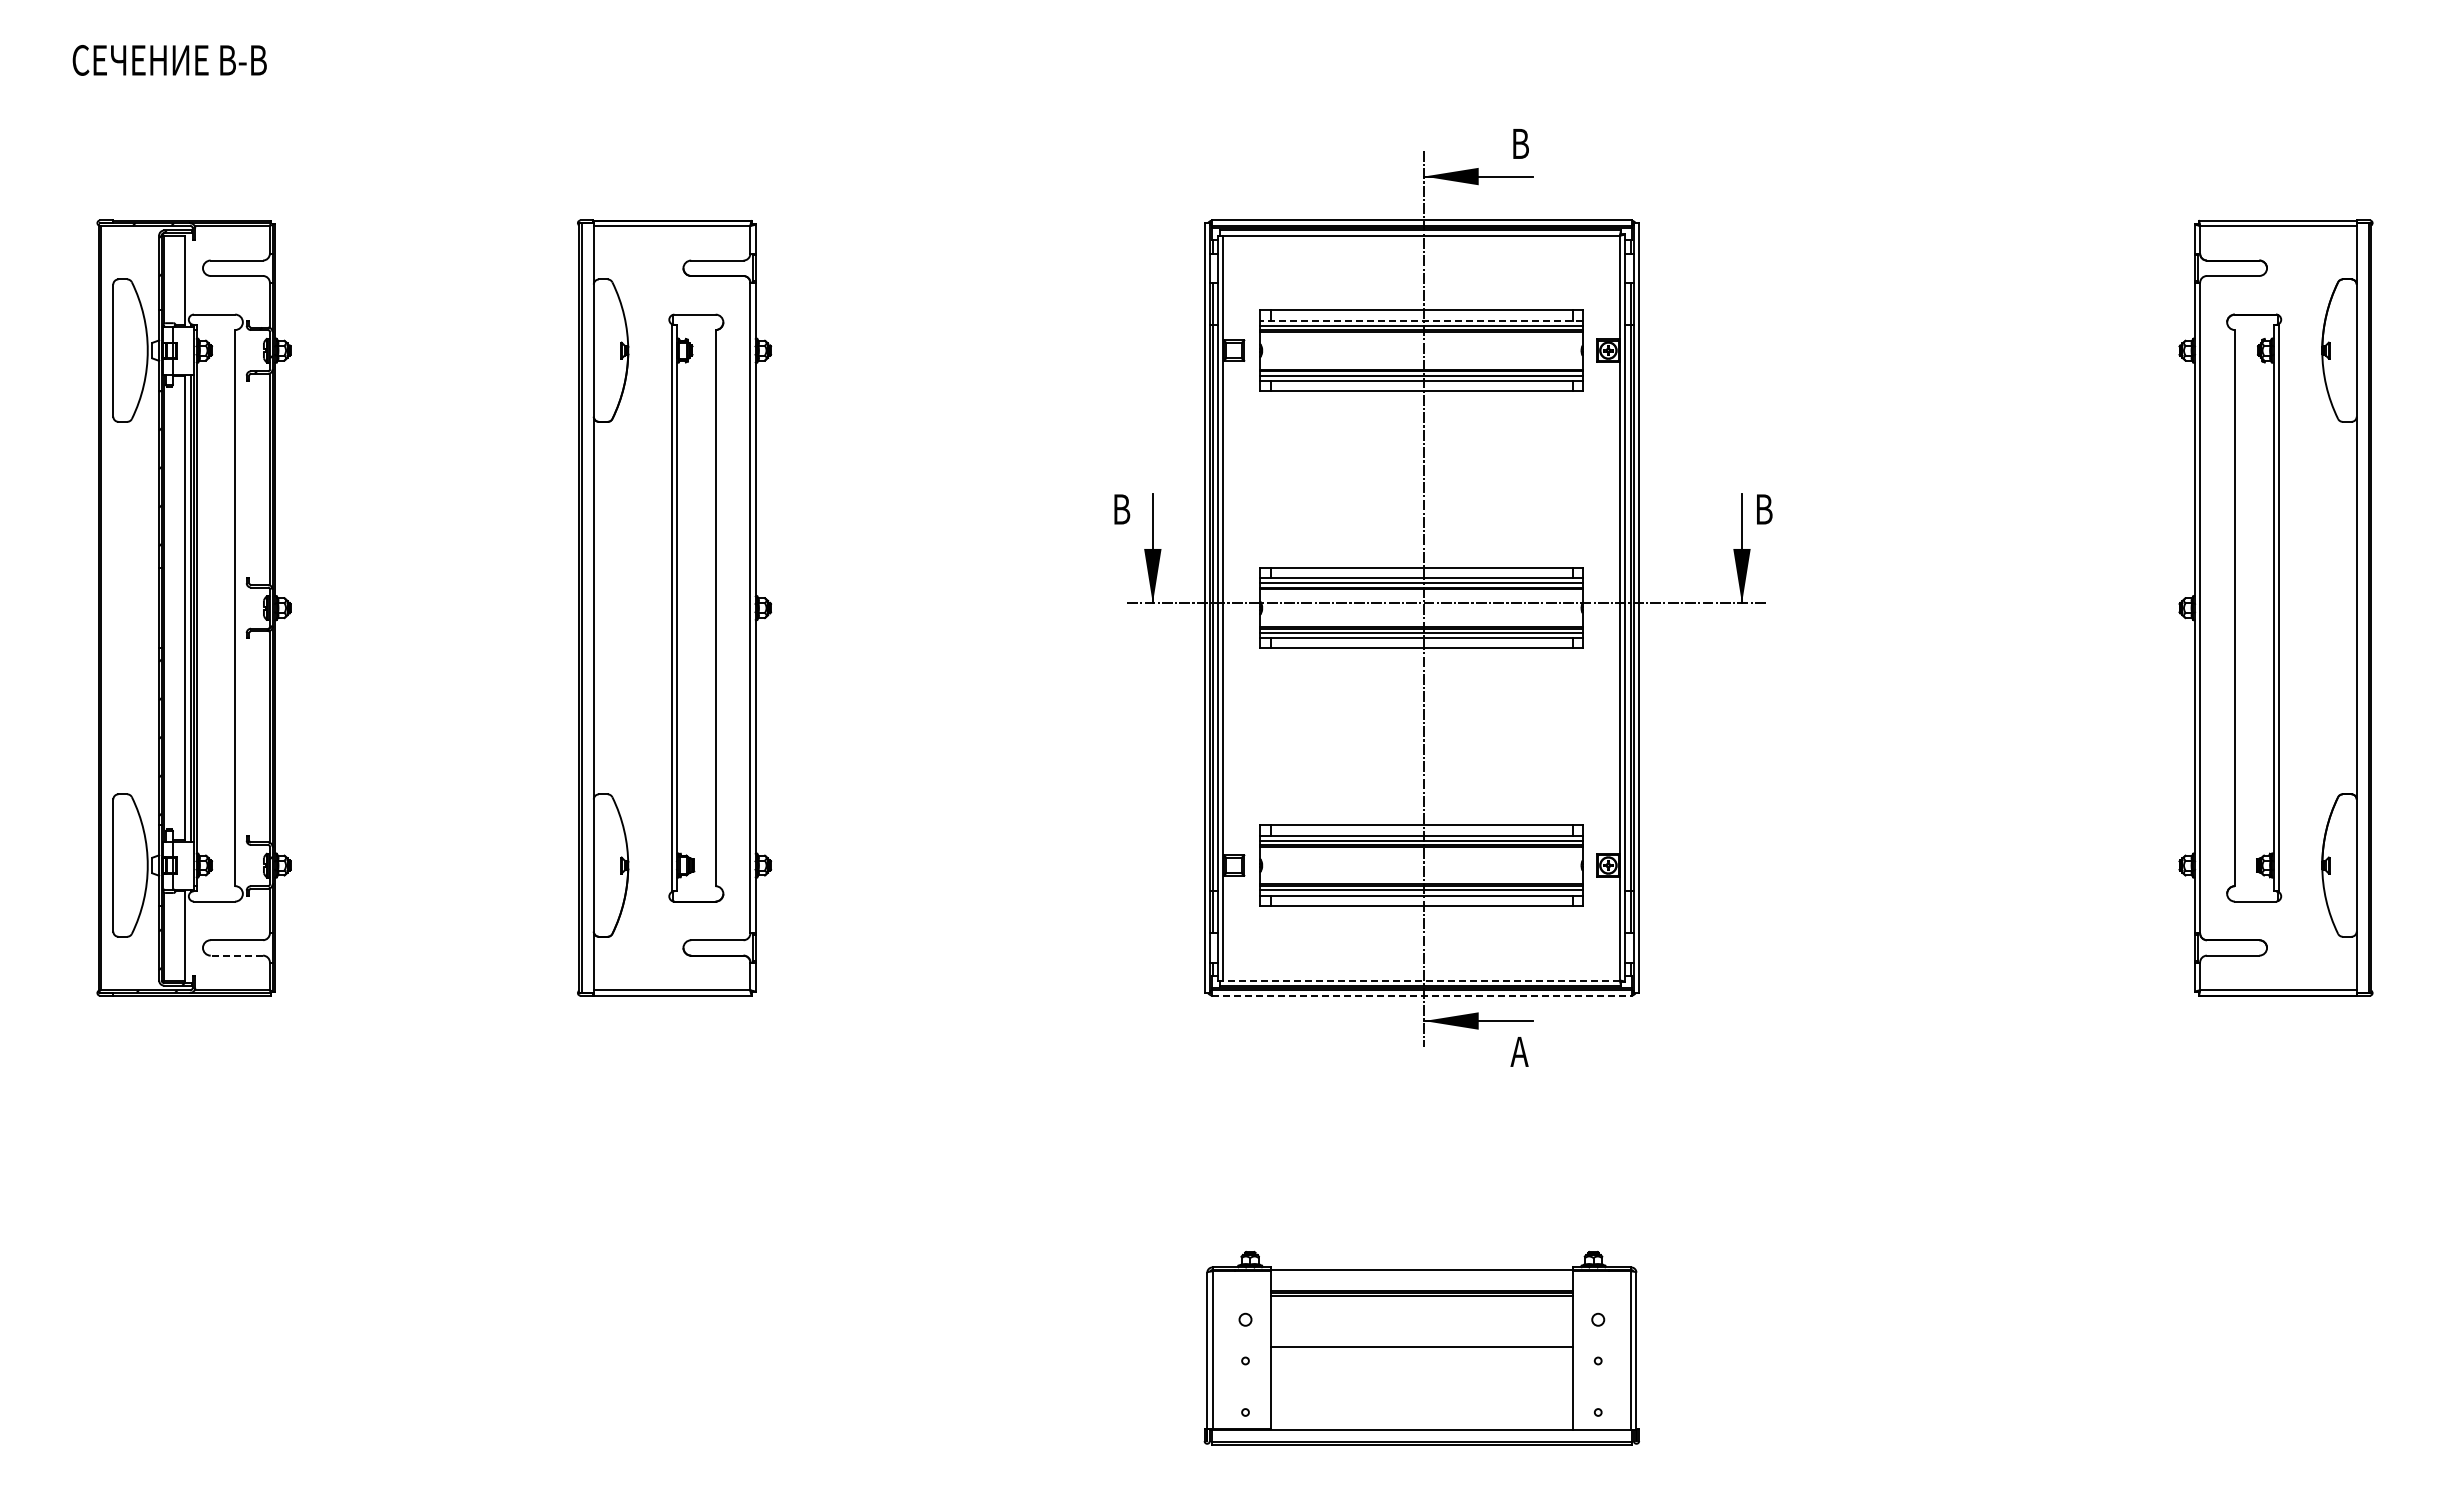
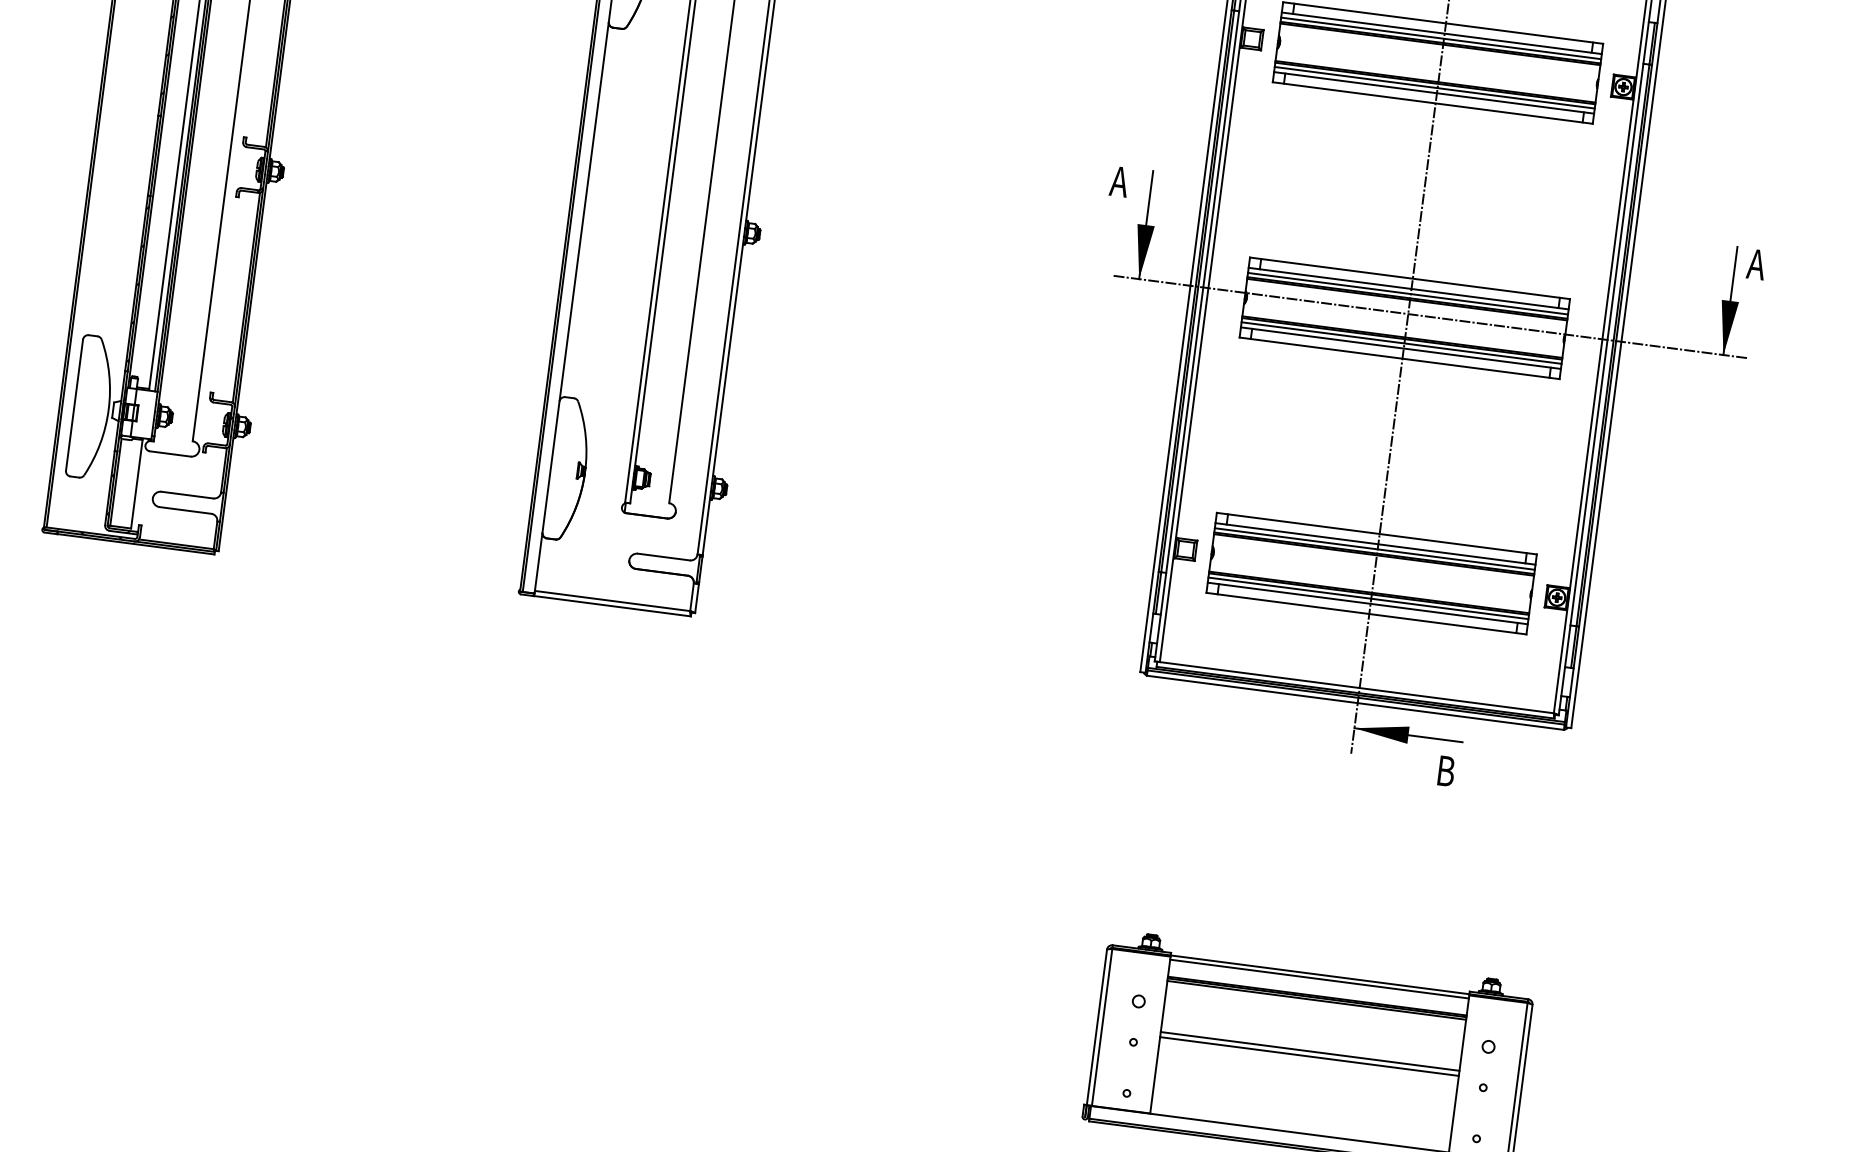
line: (1420, 320) -> (1441, 33), dashed -> solid
text: (1120, 509) -> (1119, 181), B -> A
text: (1763, 509) -> (1756, 264), B -> A
line: (236, 955) -> (185, 510), dashed -> solid
line: (1421, 980) -> (1357, 687), dashed -> solid
line: (1422, 995) -> (1356, 702), dashed -> solid
text: (1519, 1051) -> (1445, 770), A -> B
line: (1421, 1274) -> (1319, 979), added
line: (1421, 1352) -> (1309, 1056), added

